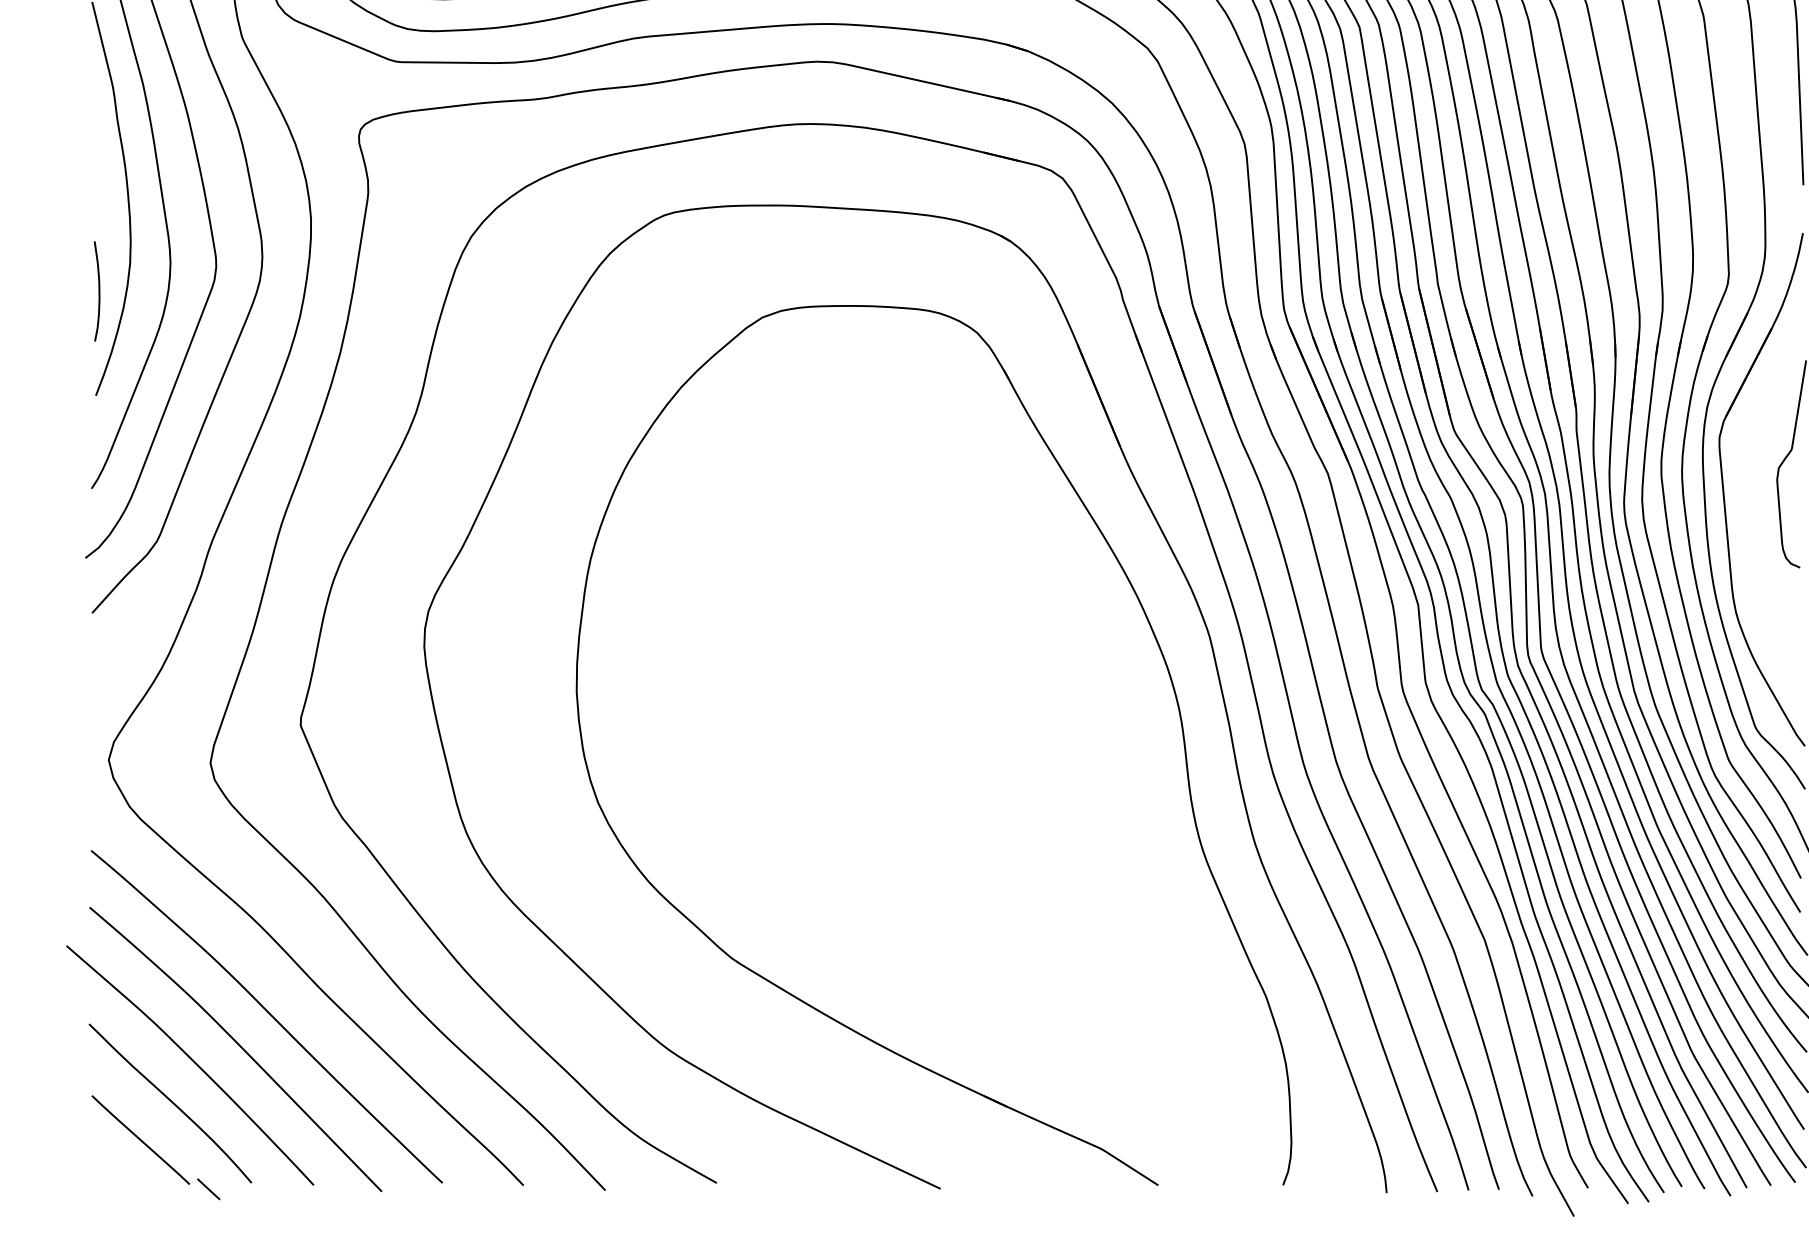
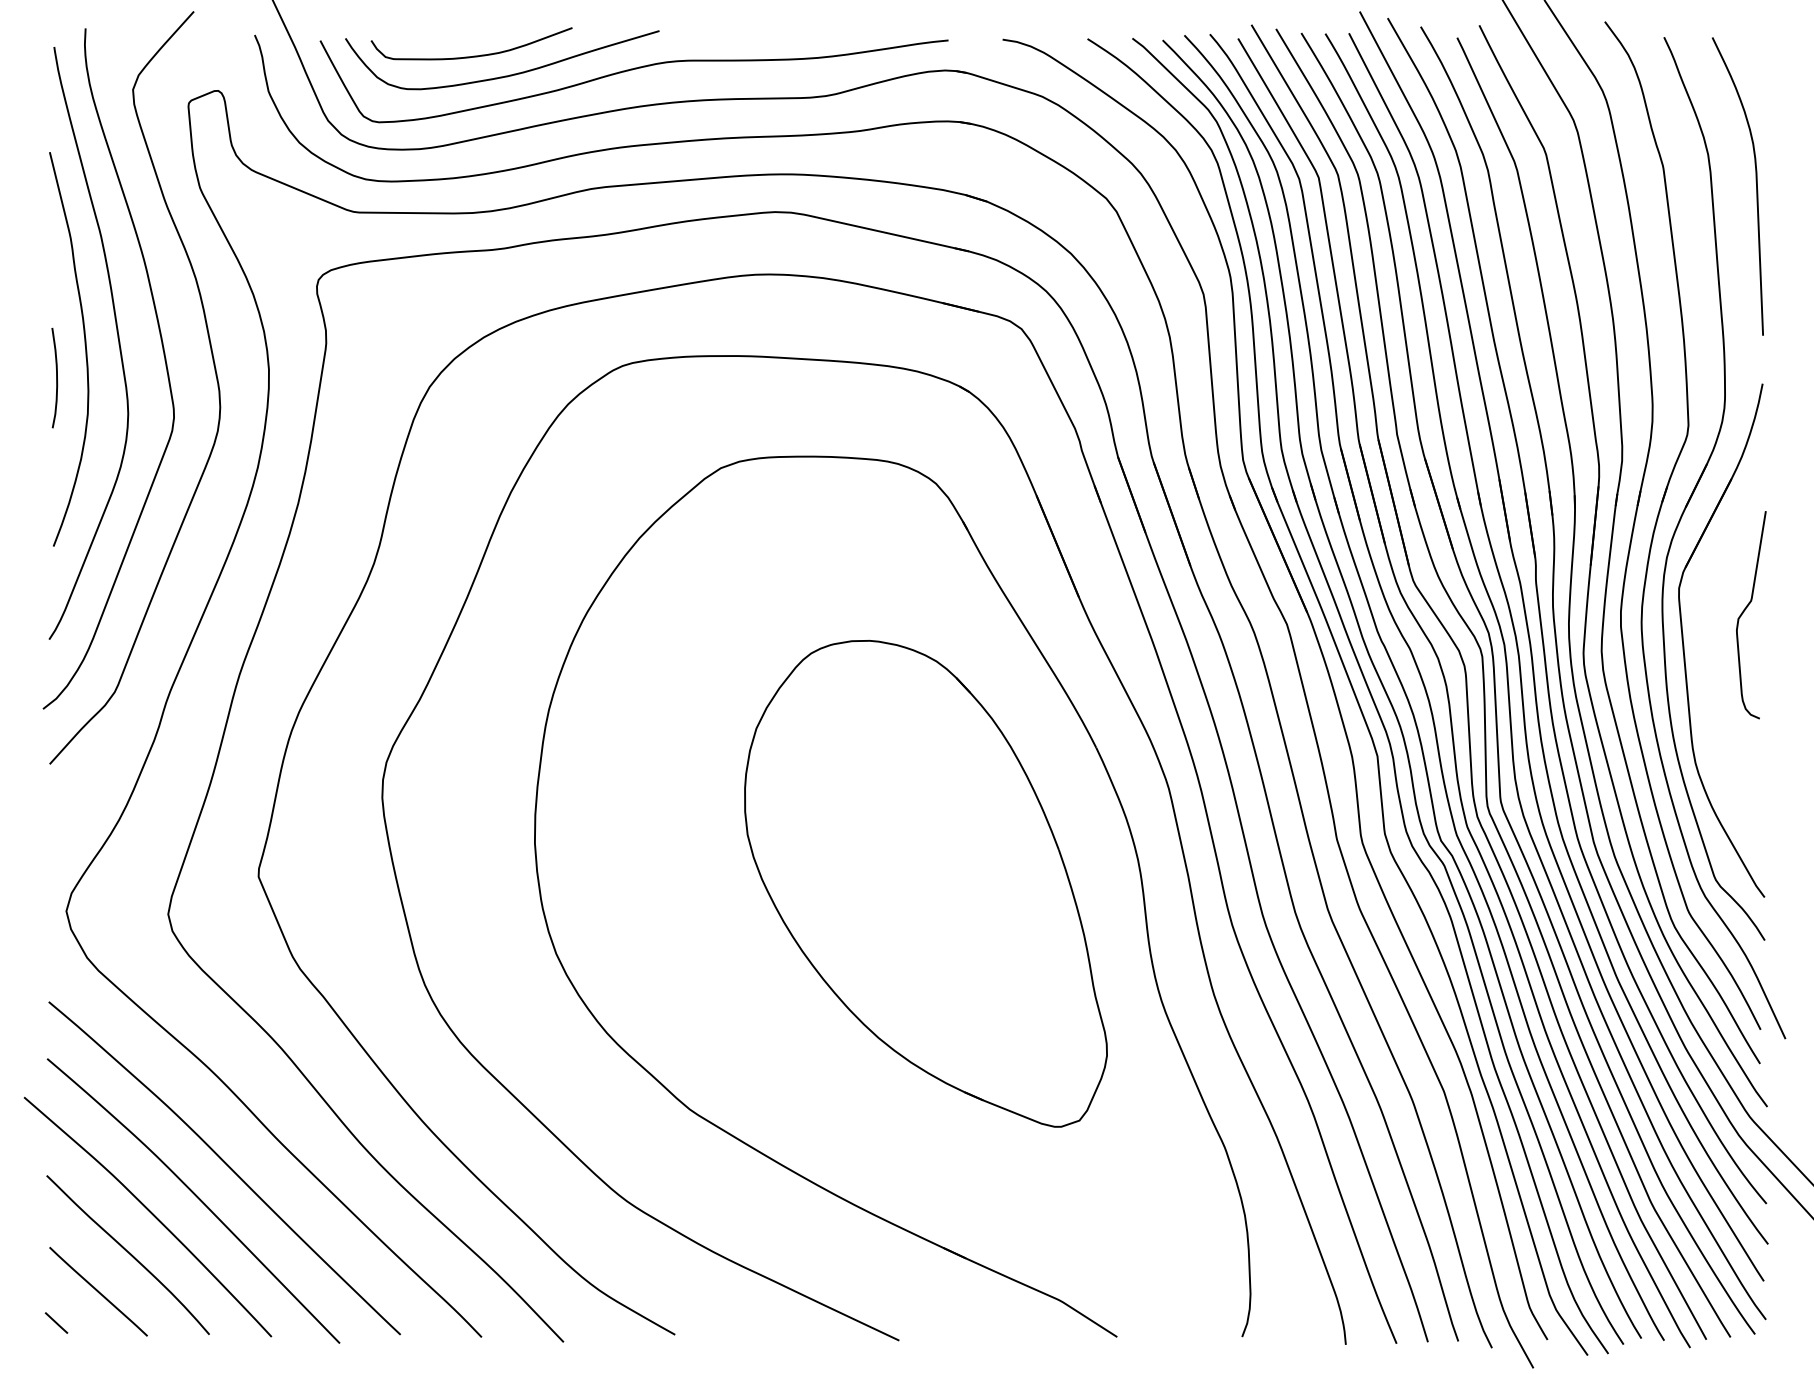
curve: (98, 290) -> (56, 377), moved
part: (966, 732) -> (925, 883), added
line: (208, 1188) -> (56, 1322), moved

